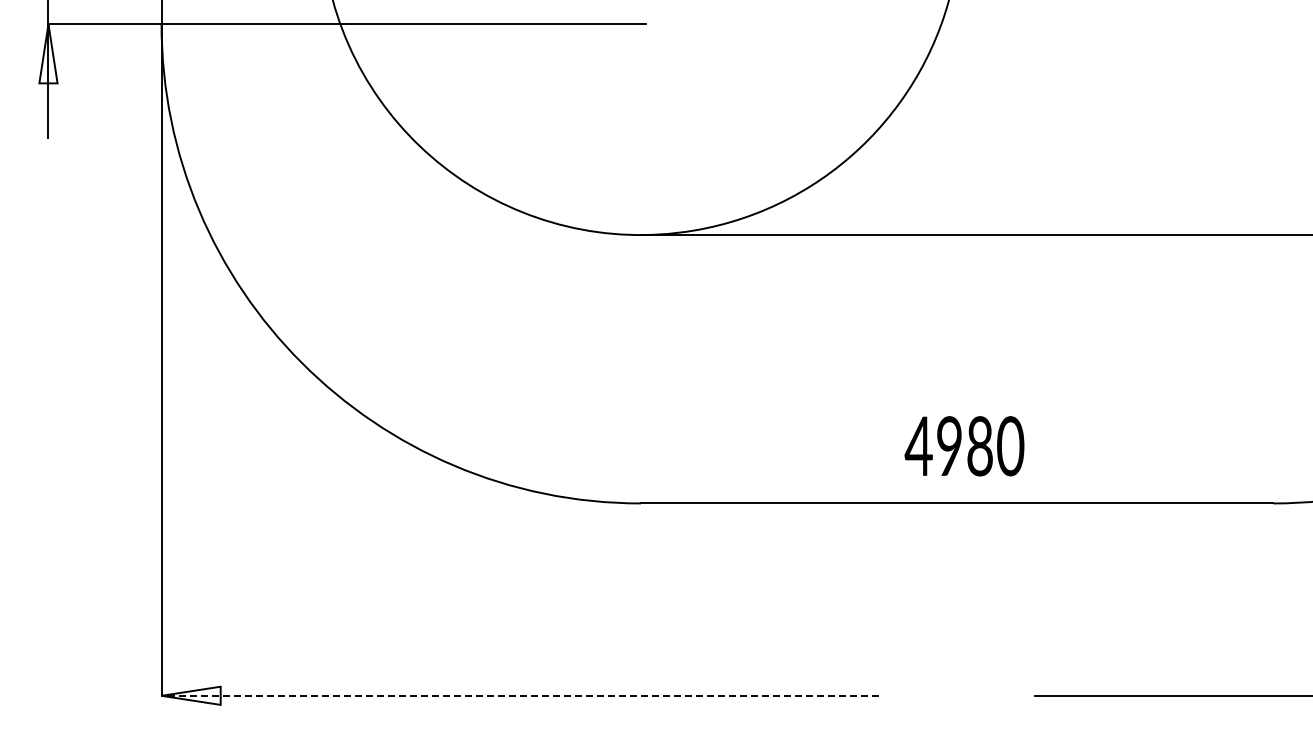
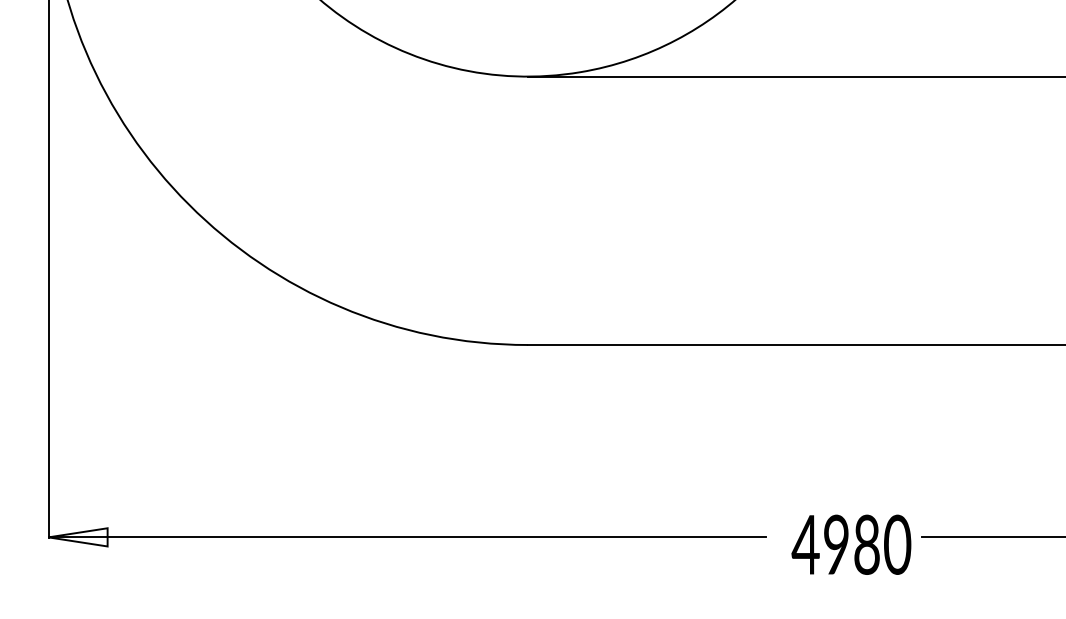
text: (964, 446) -> (851, 545), moved
line: (520, 695) -> (407, 537), dashed -> solid

